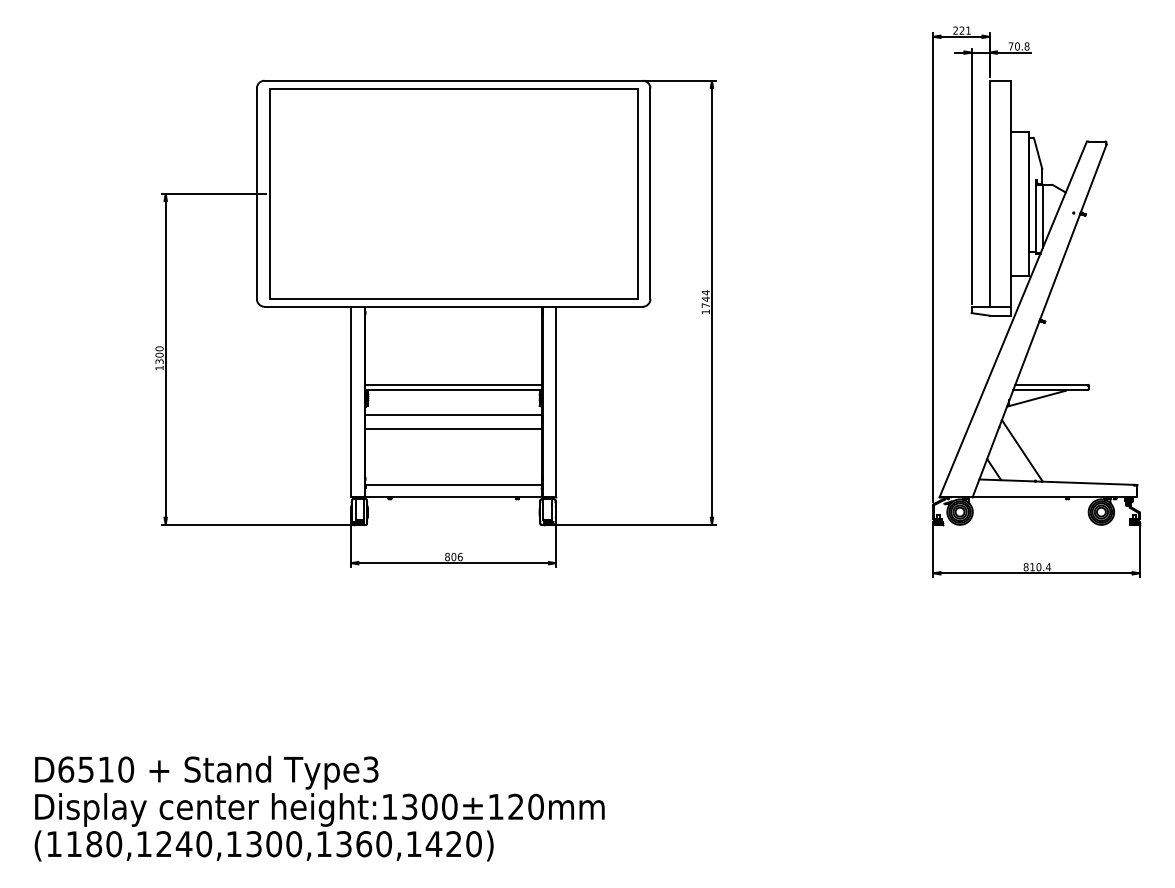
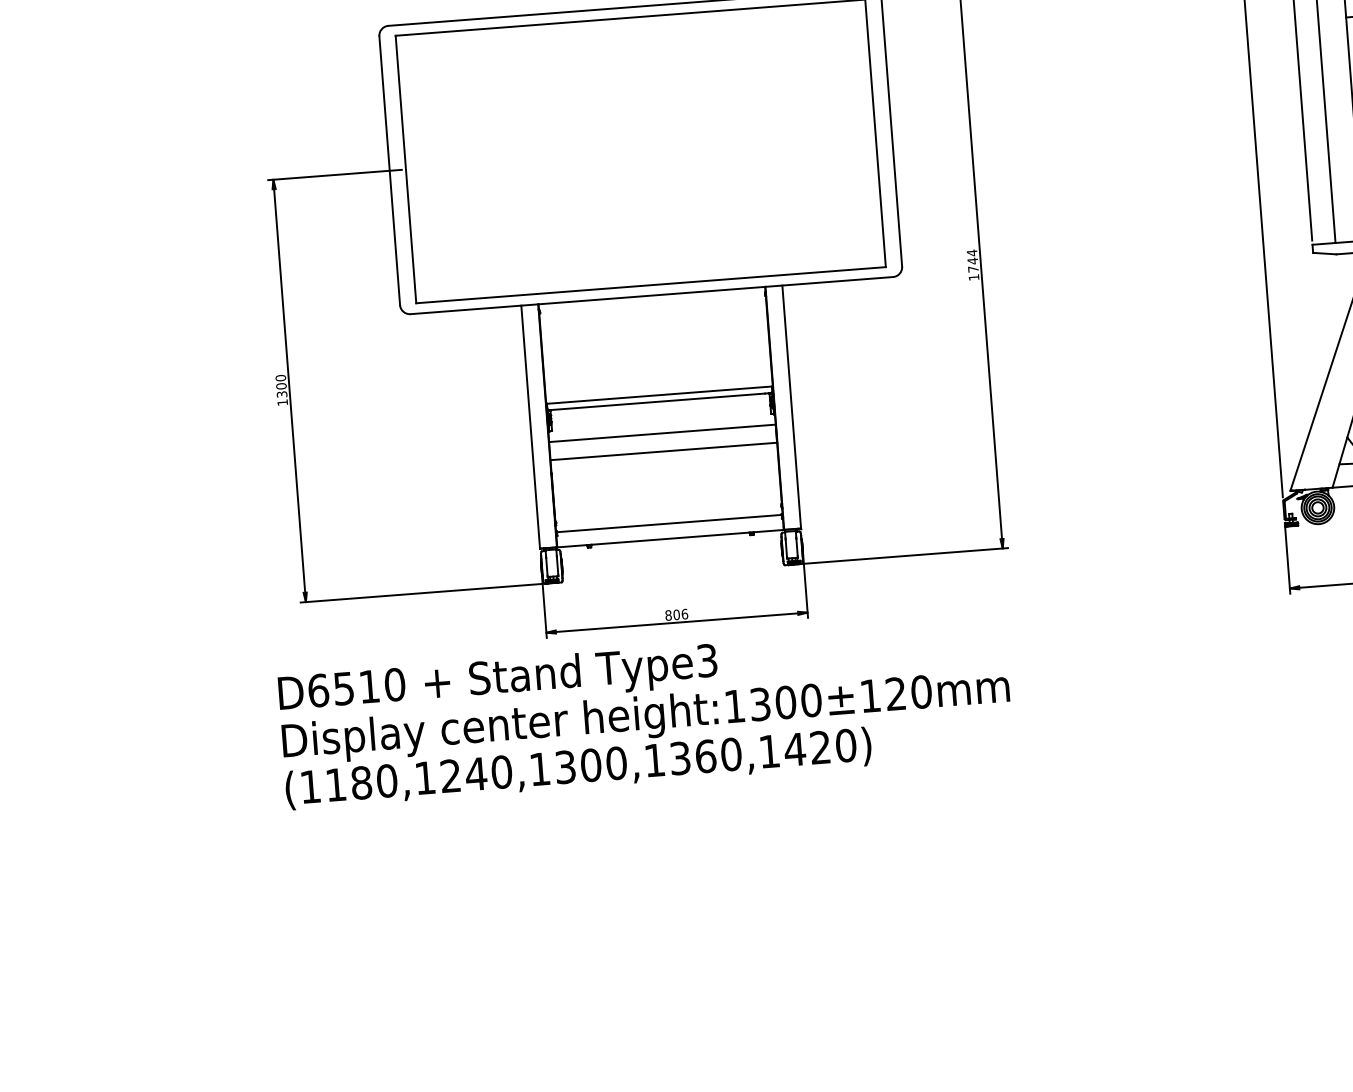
text: (319, 808) -> (645, 715), moved

